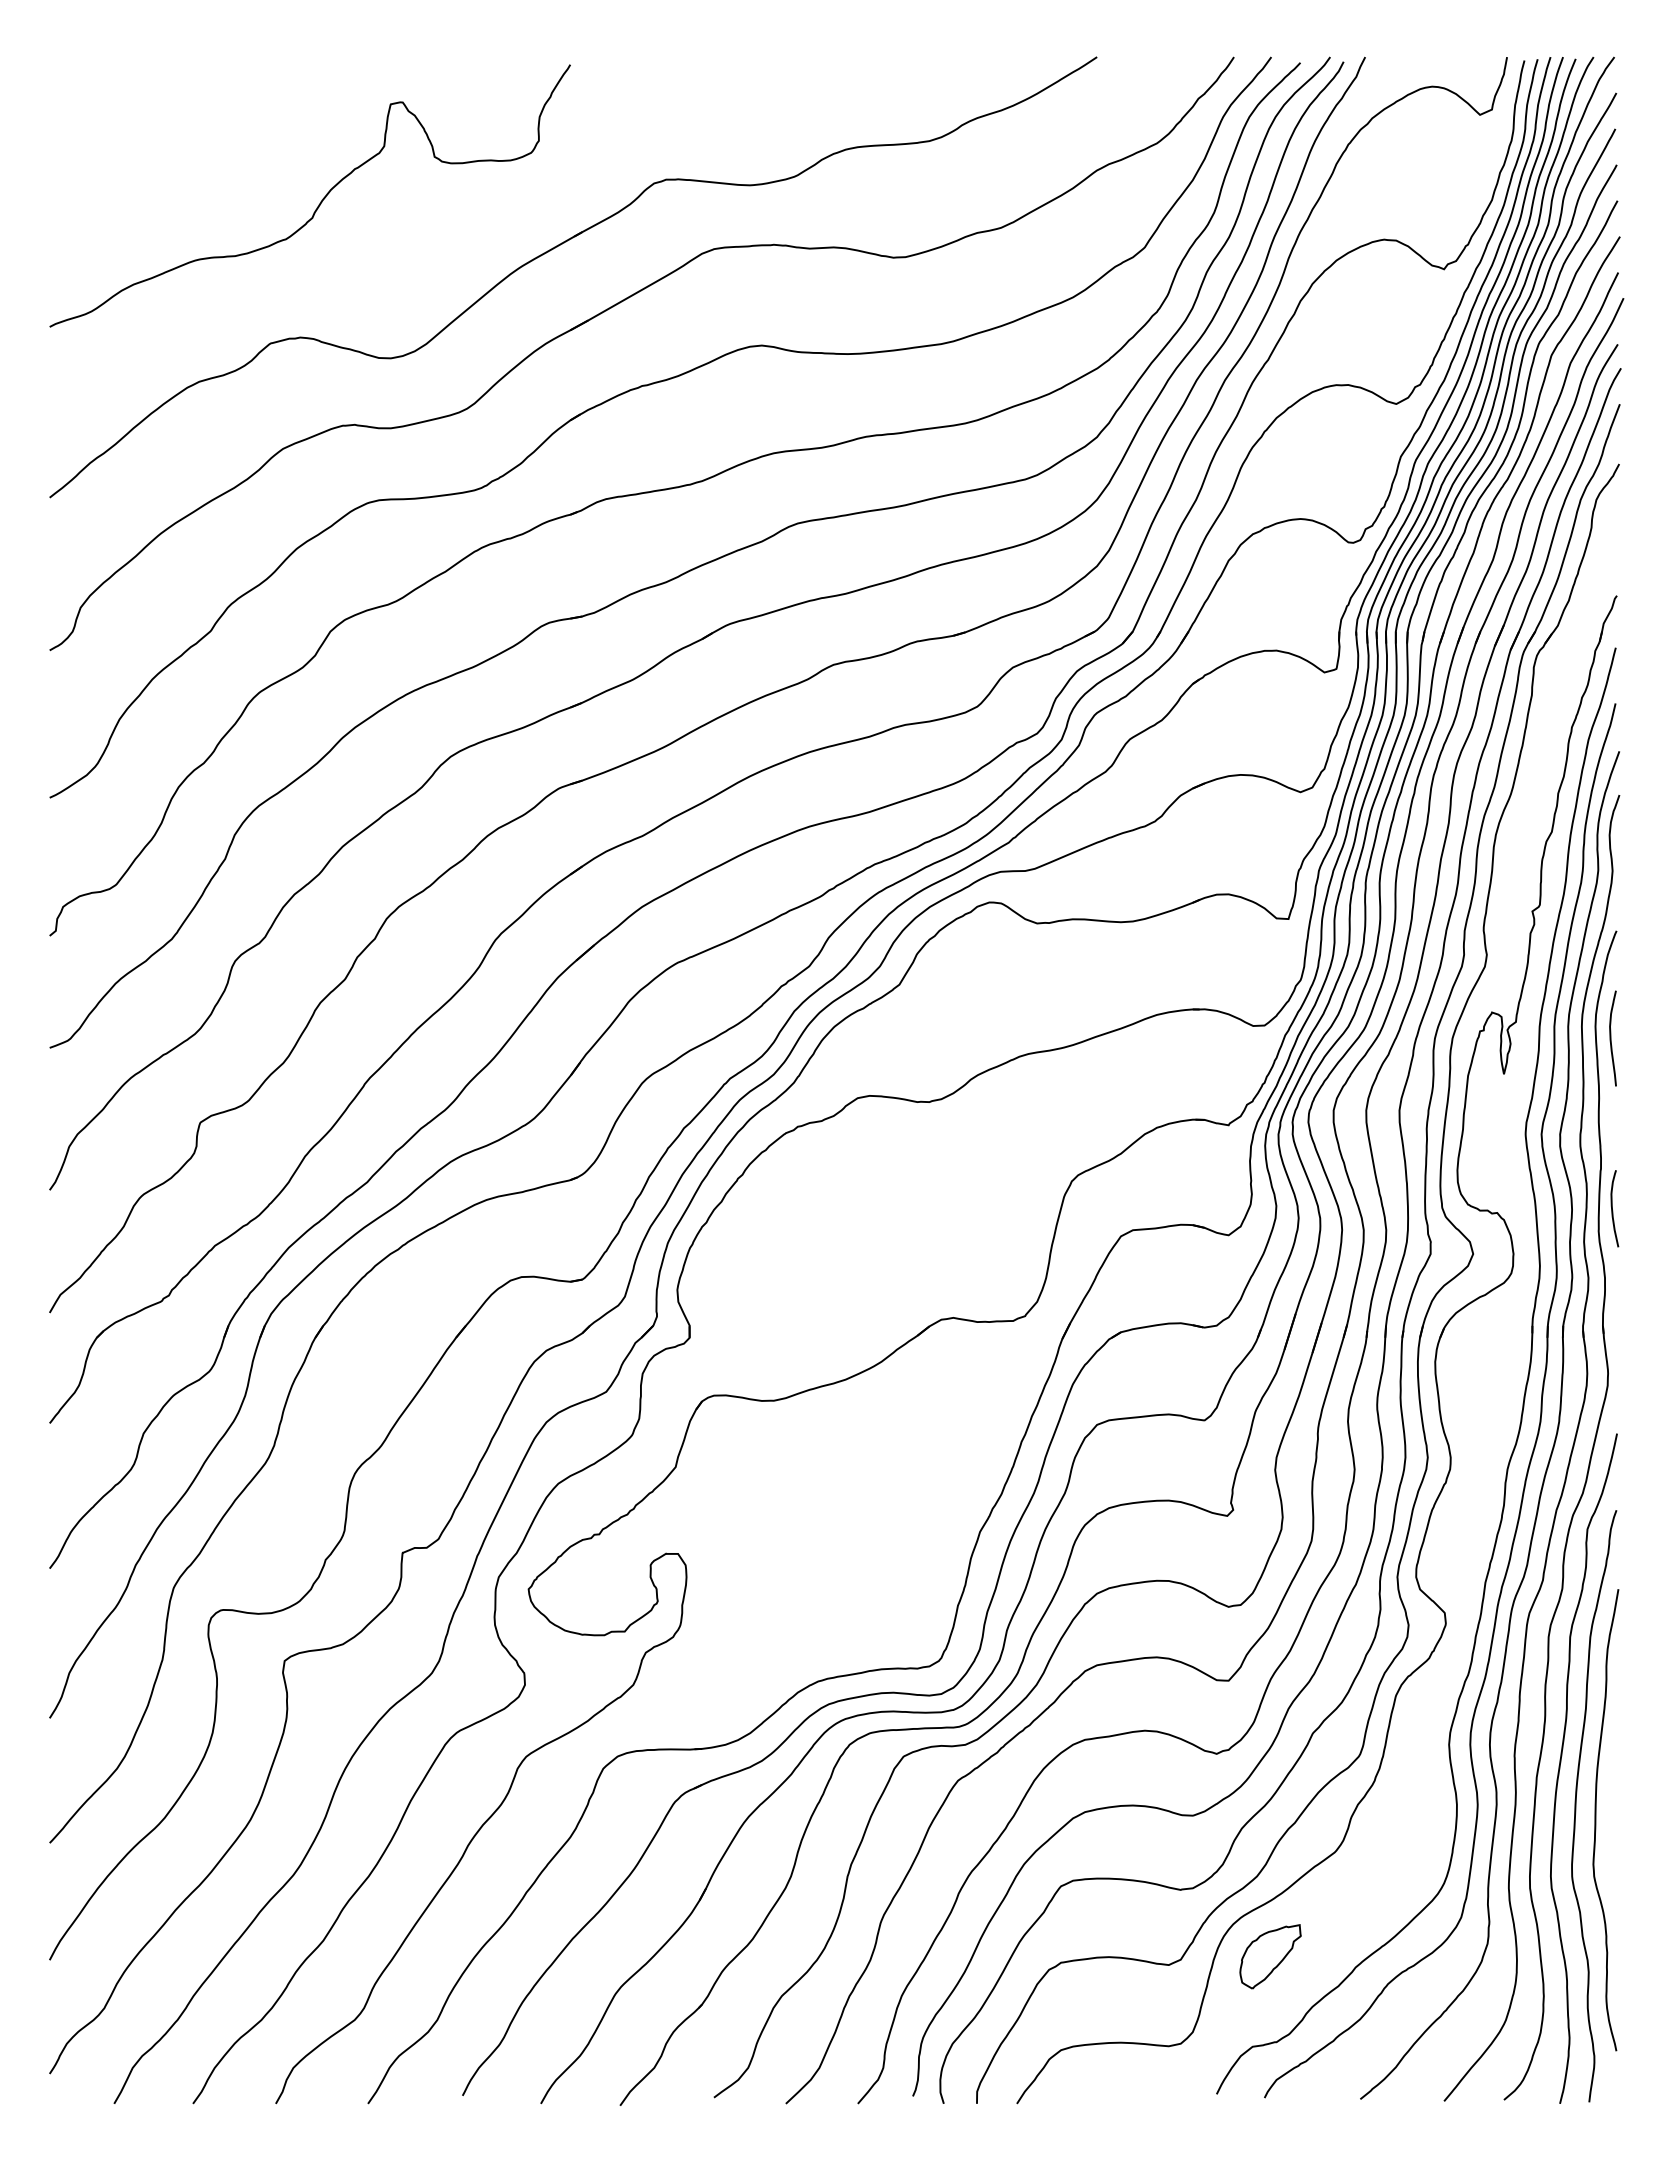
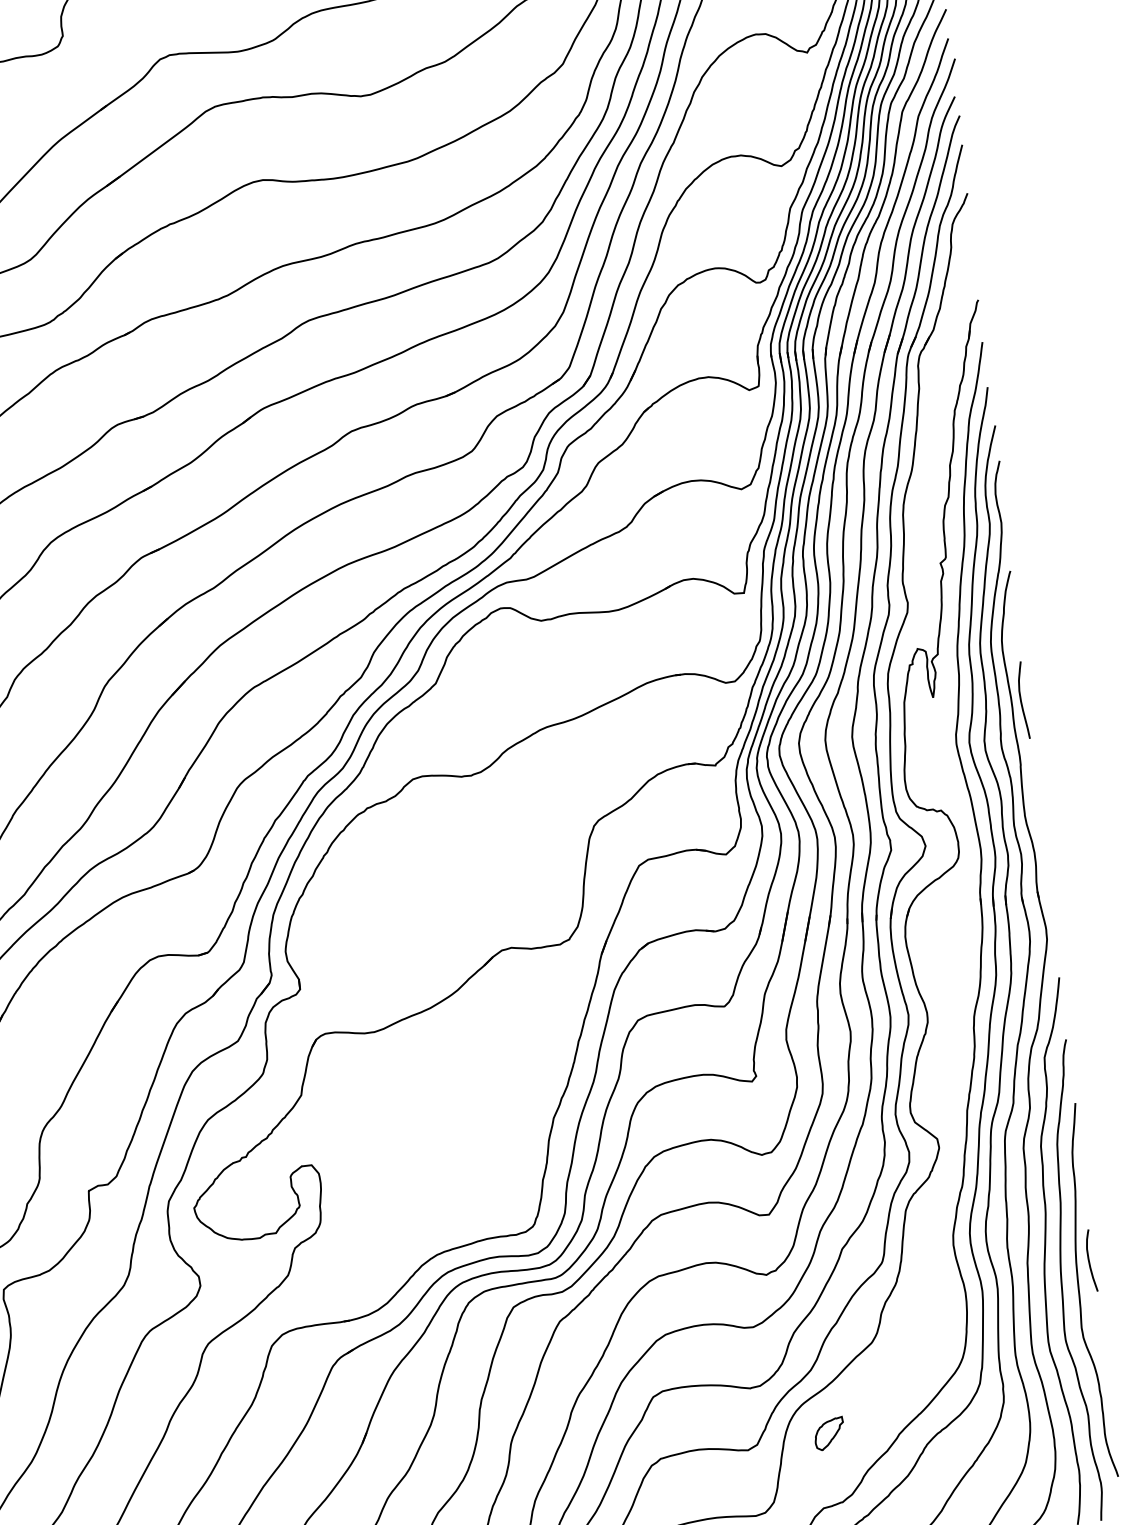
curve: (1611, 1038) -> (1021, 700), moved
curve: (1612, 1208) -> (1089, 1260), moved
part: (1270, 1956) -> (829, 1433), size x0.6

